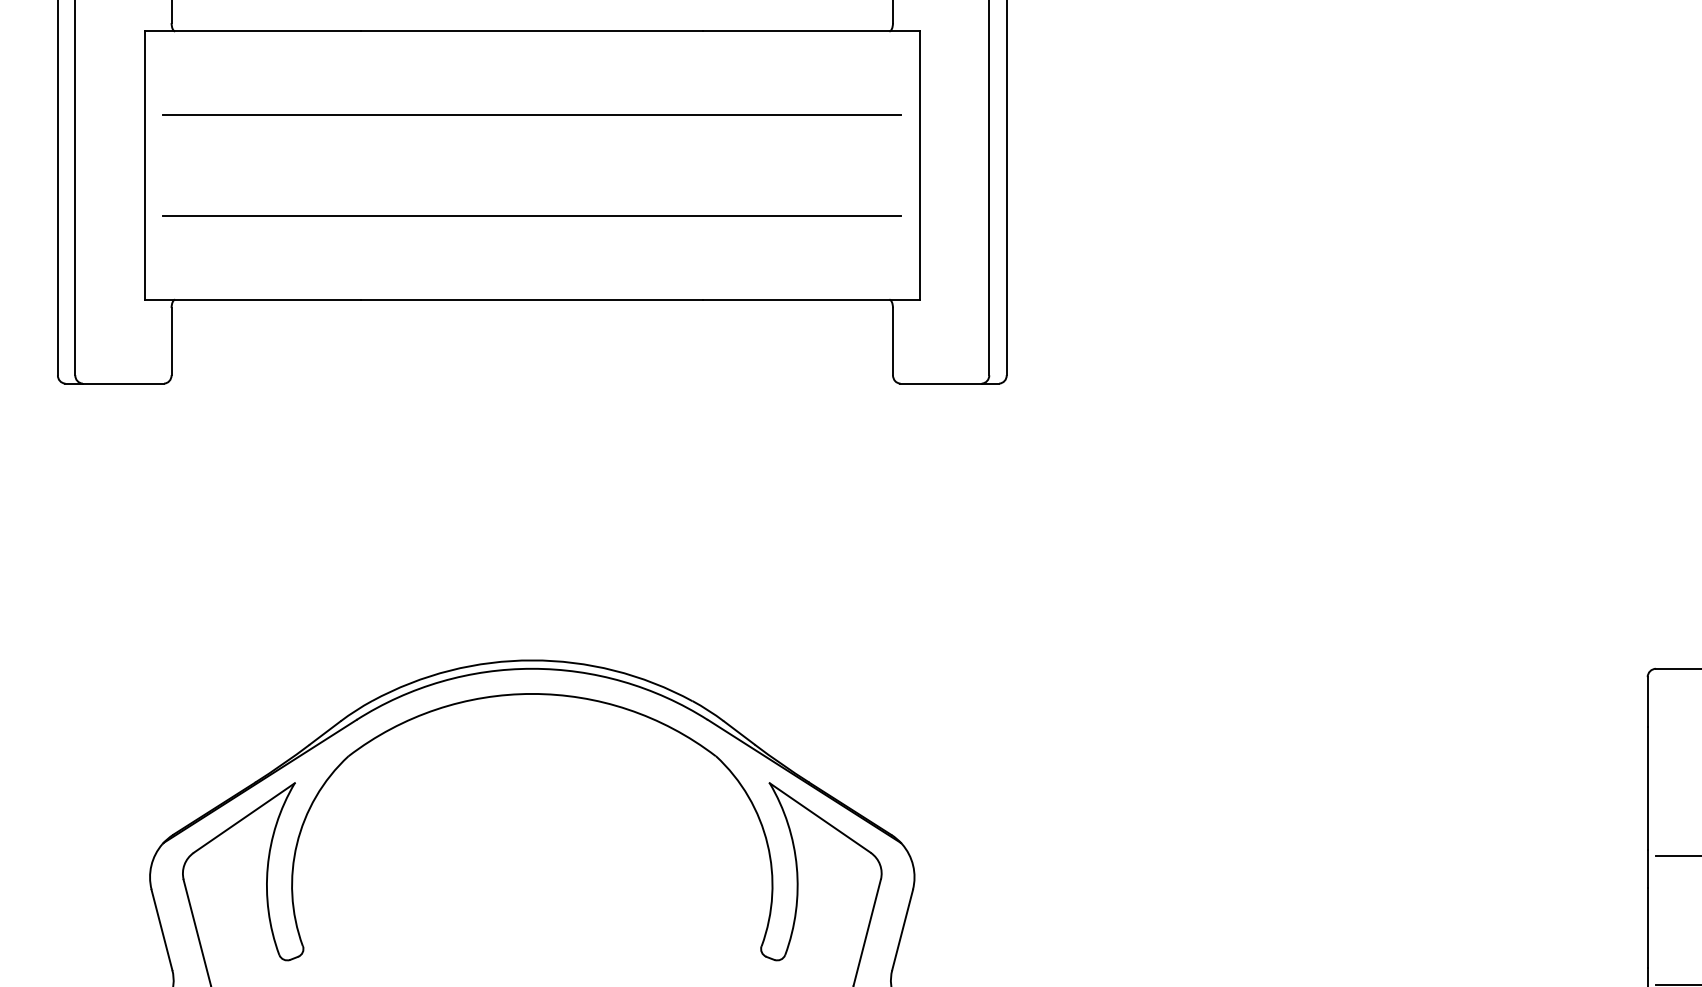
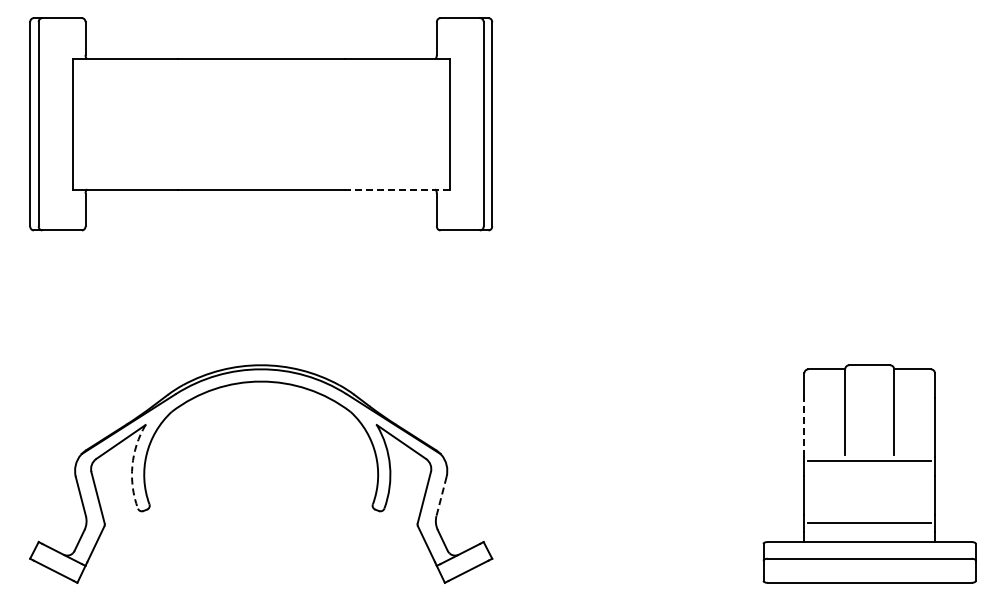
line: (530, 114) -> (260, 99), removed
line: (530, 215) -> (260, 148), removed
line: (812, 299) -> (397, 189), solid -> dashed
line: (1648, 788) -> (804, 427), solid -> dashed
arc: (267, 866) -> (132, 465), solid -> dashed
line: (902, 929) -> (441, 496), solid -> dashed

